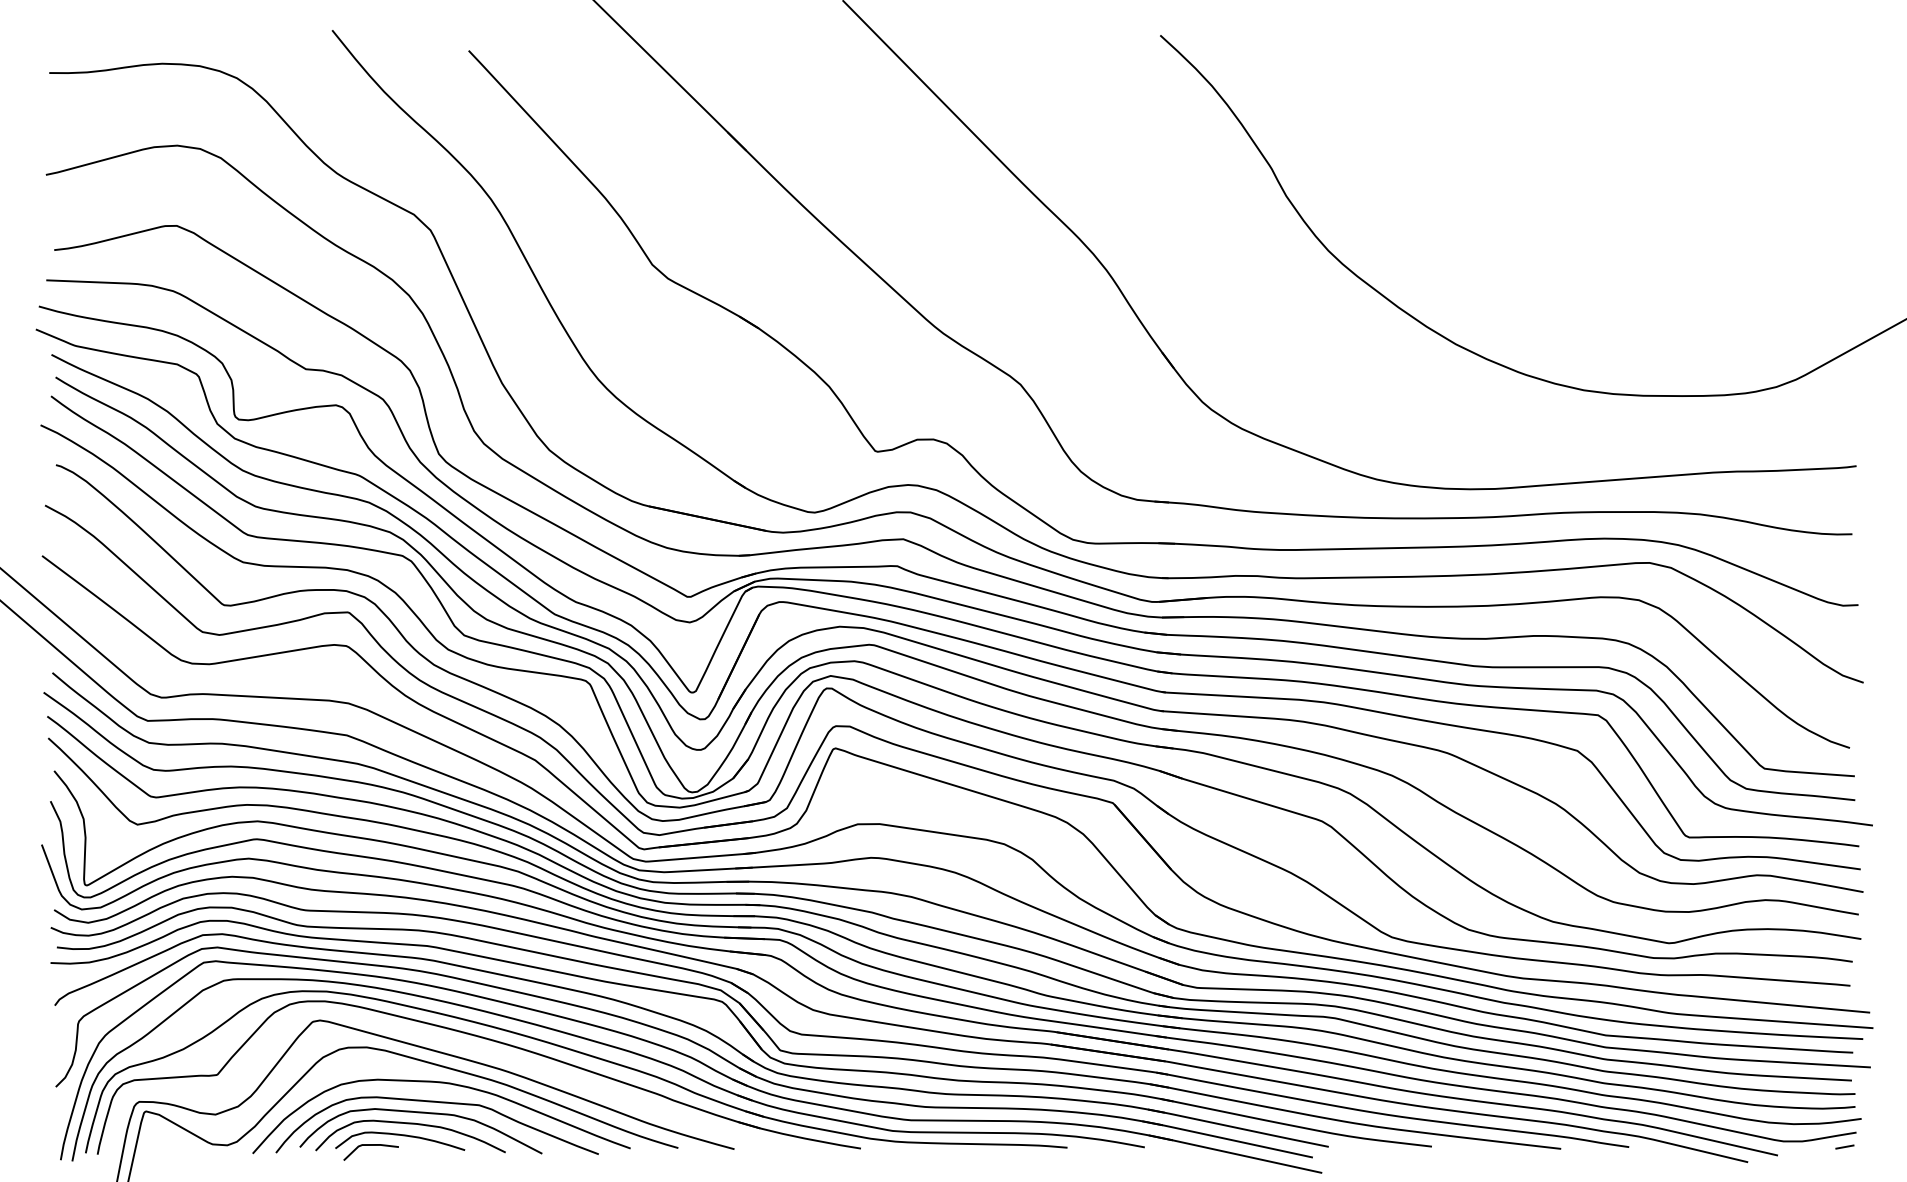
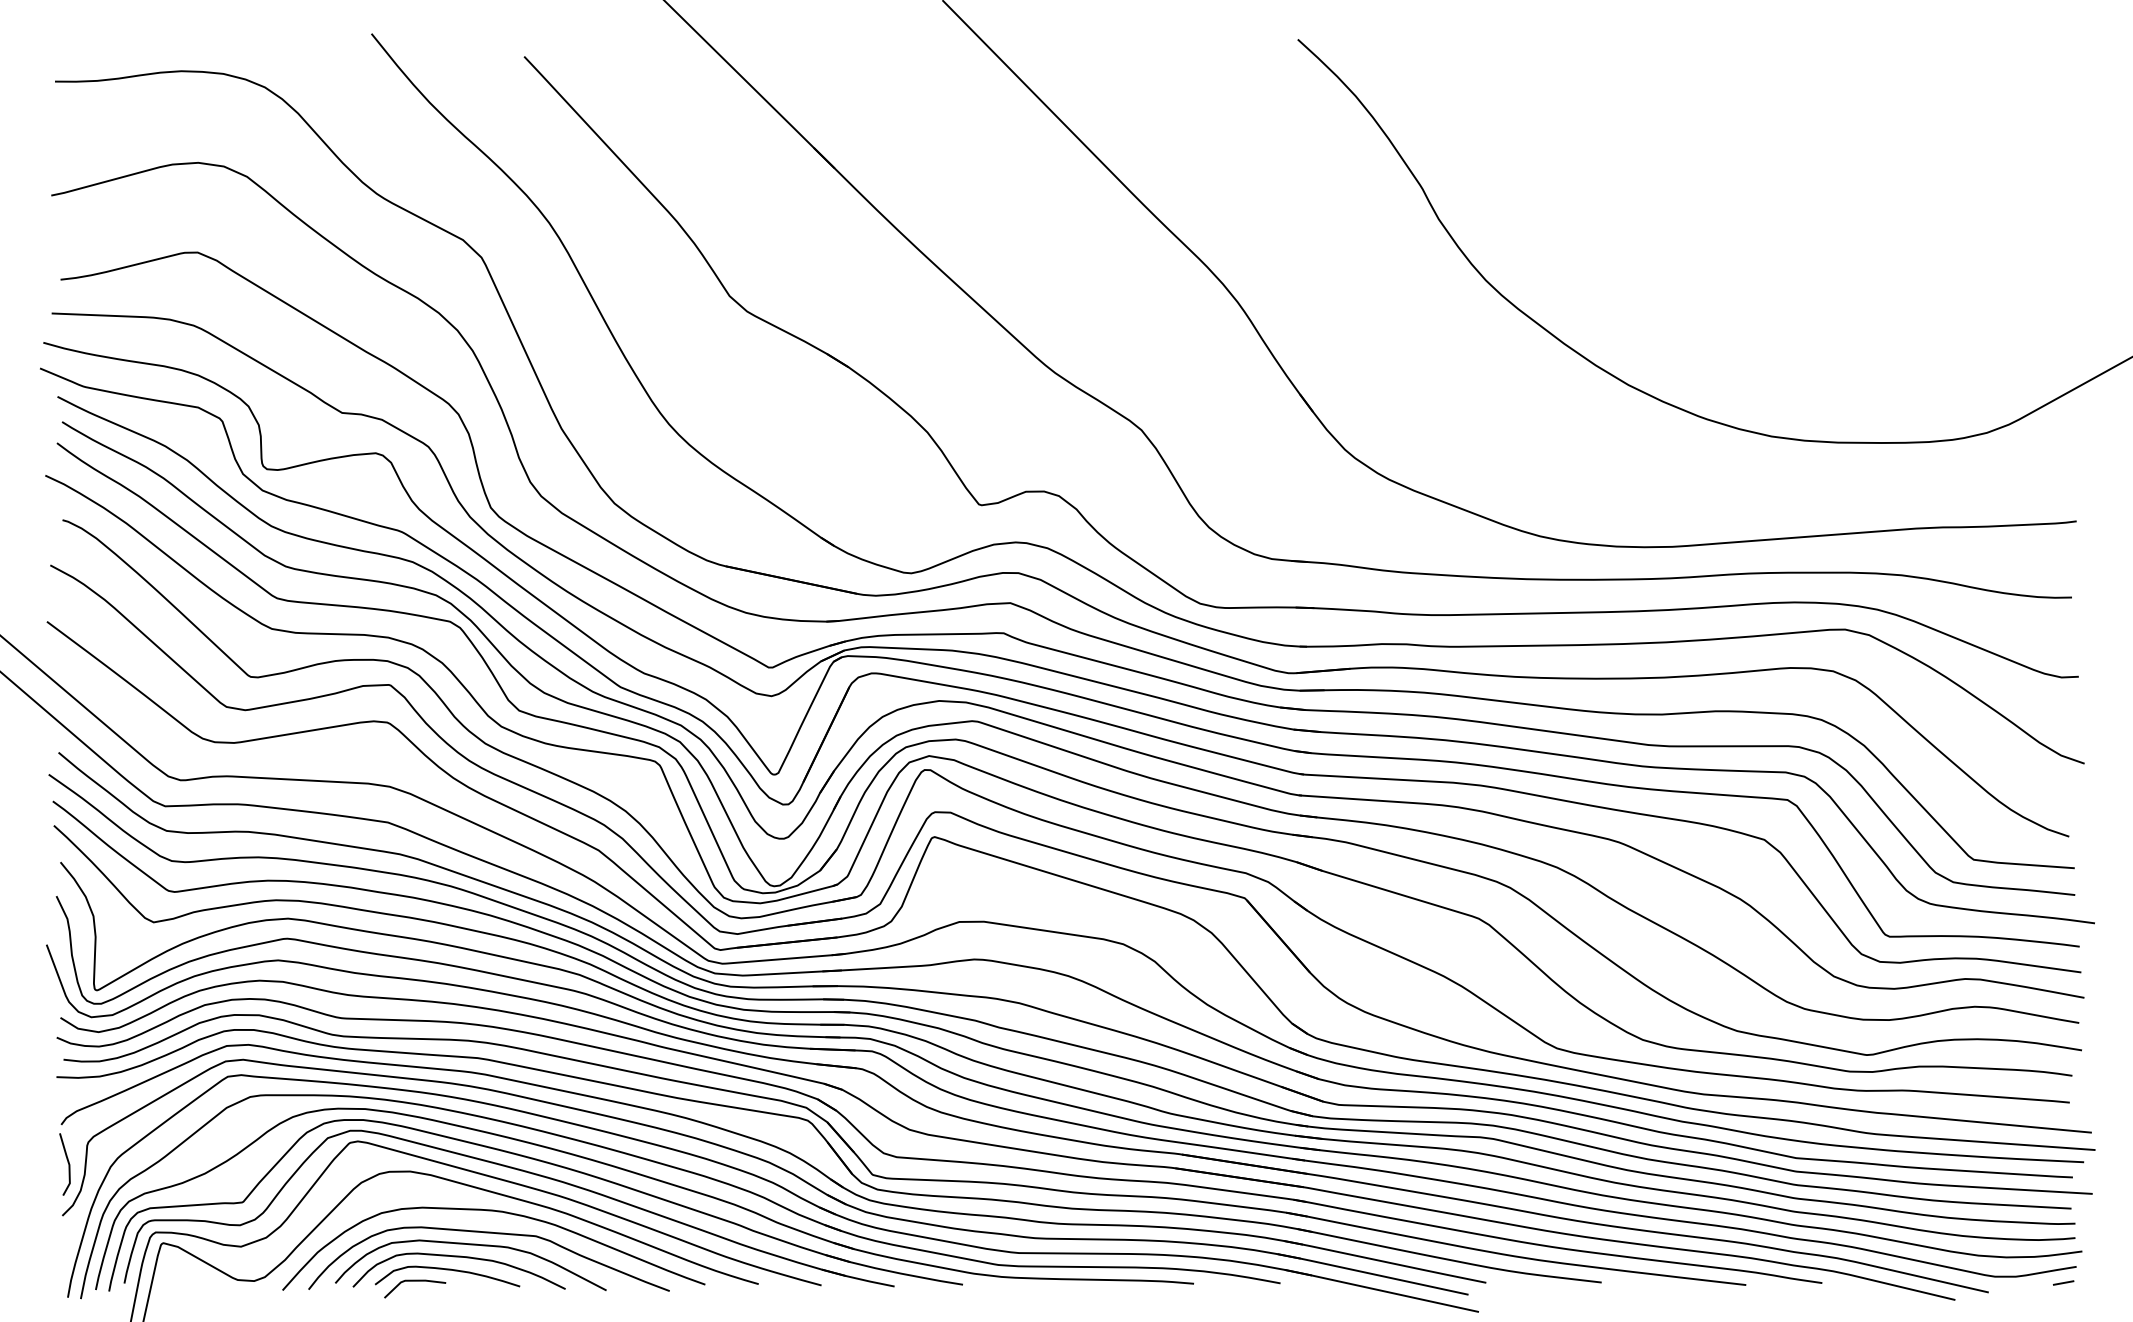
line: (60, 1040) -> (67, 1163), added
part: (465, 1047) -> (520, 1171), added

